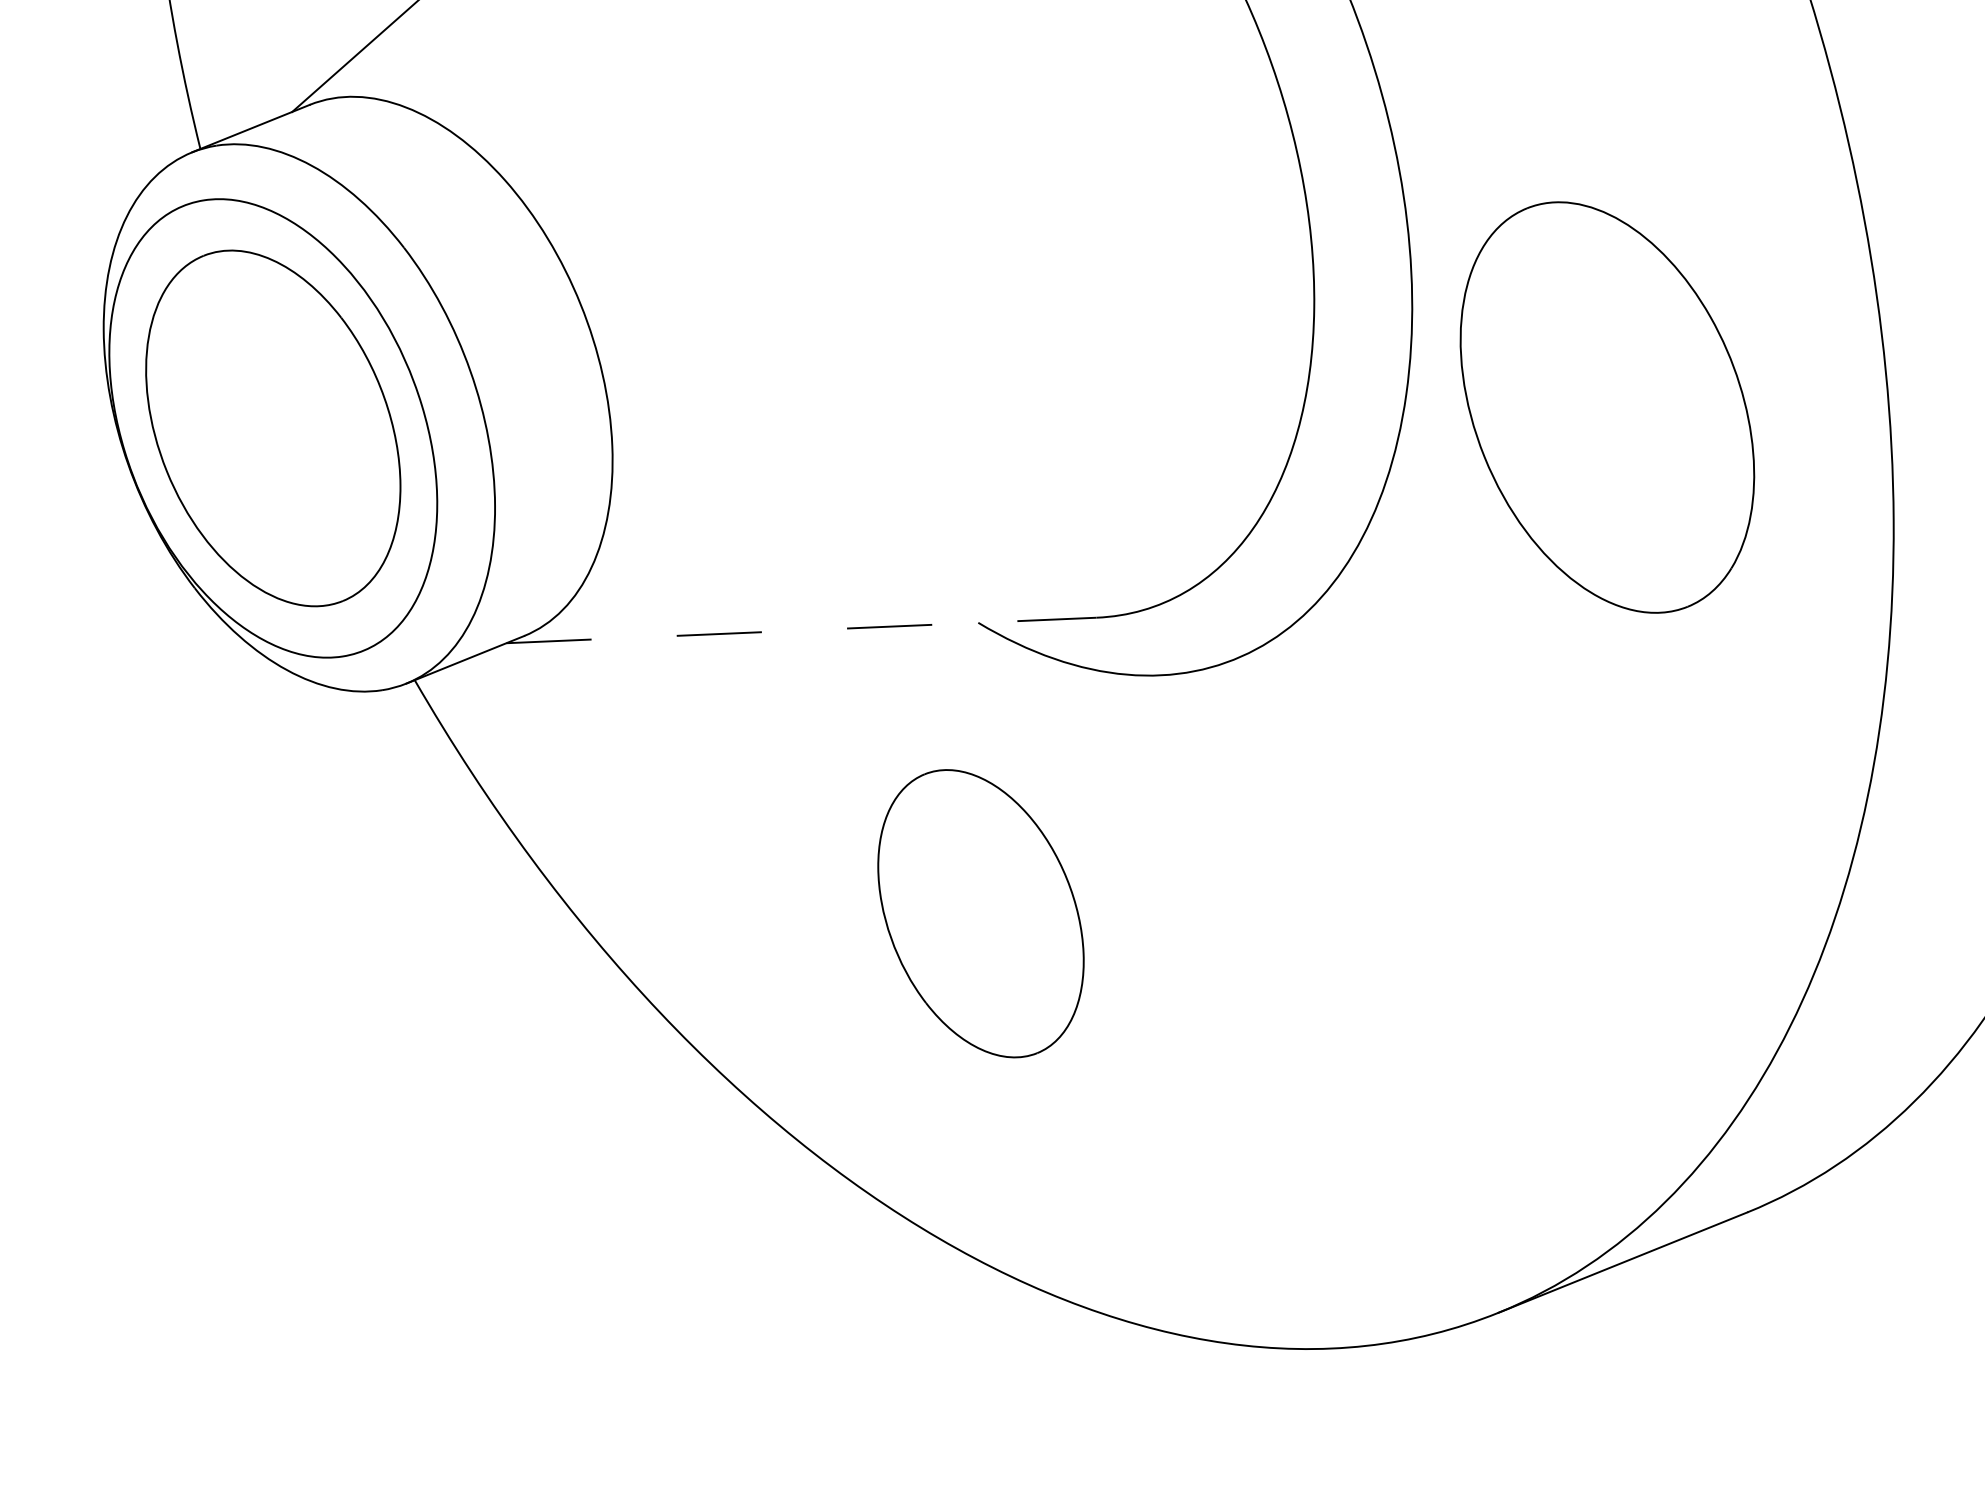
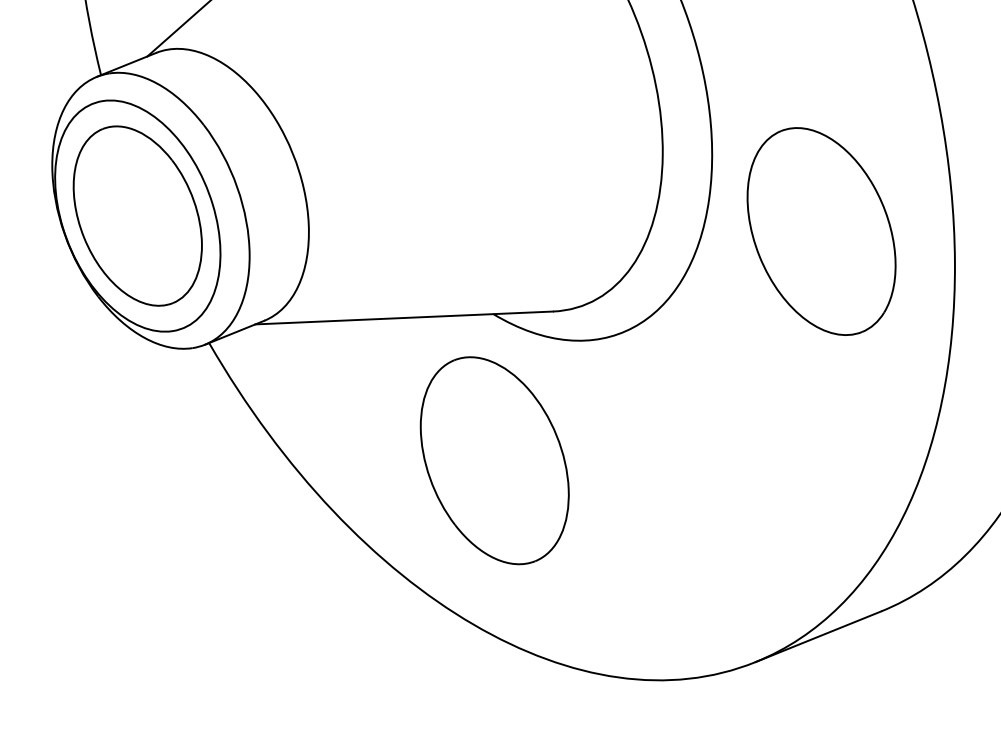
part: (1607, 407) -> (821, 231), moved
line: (802, 629) -> (404, 317), dashed -> solid
part: (980, 913) -> (494, 460), size x1.43

